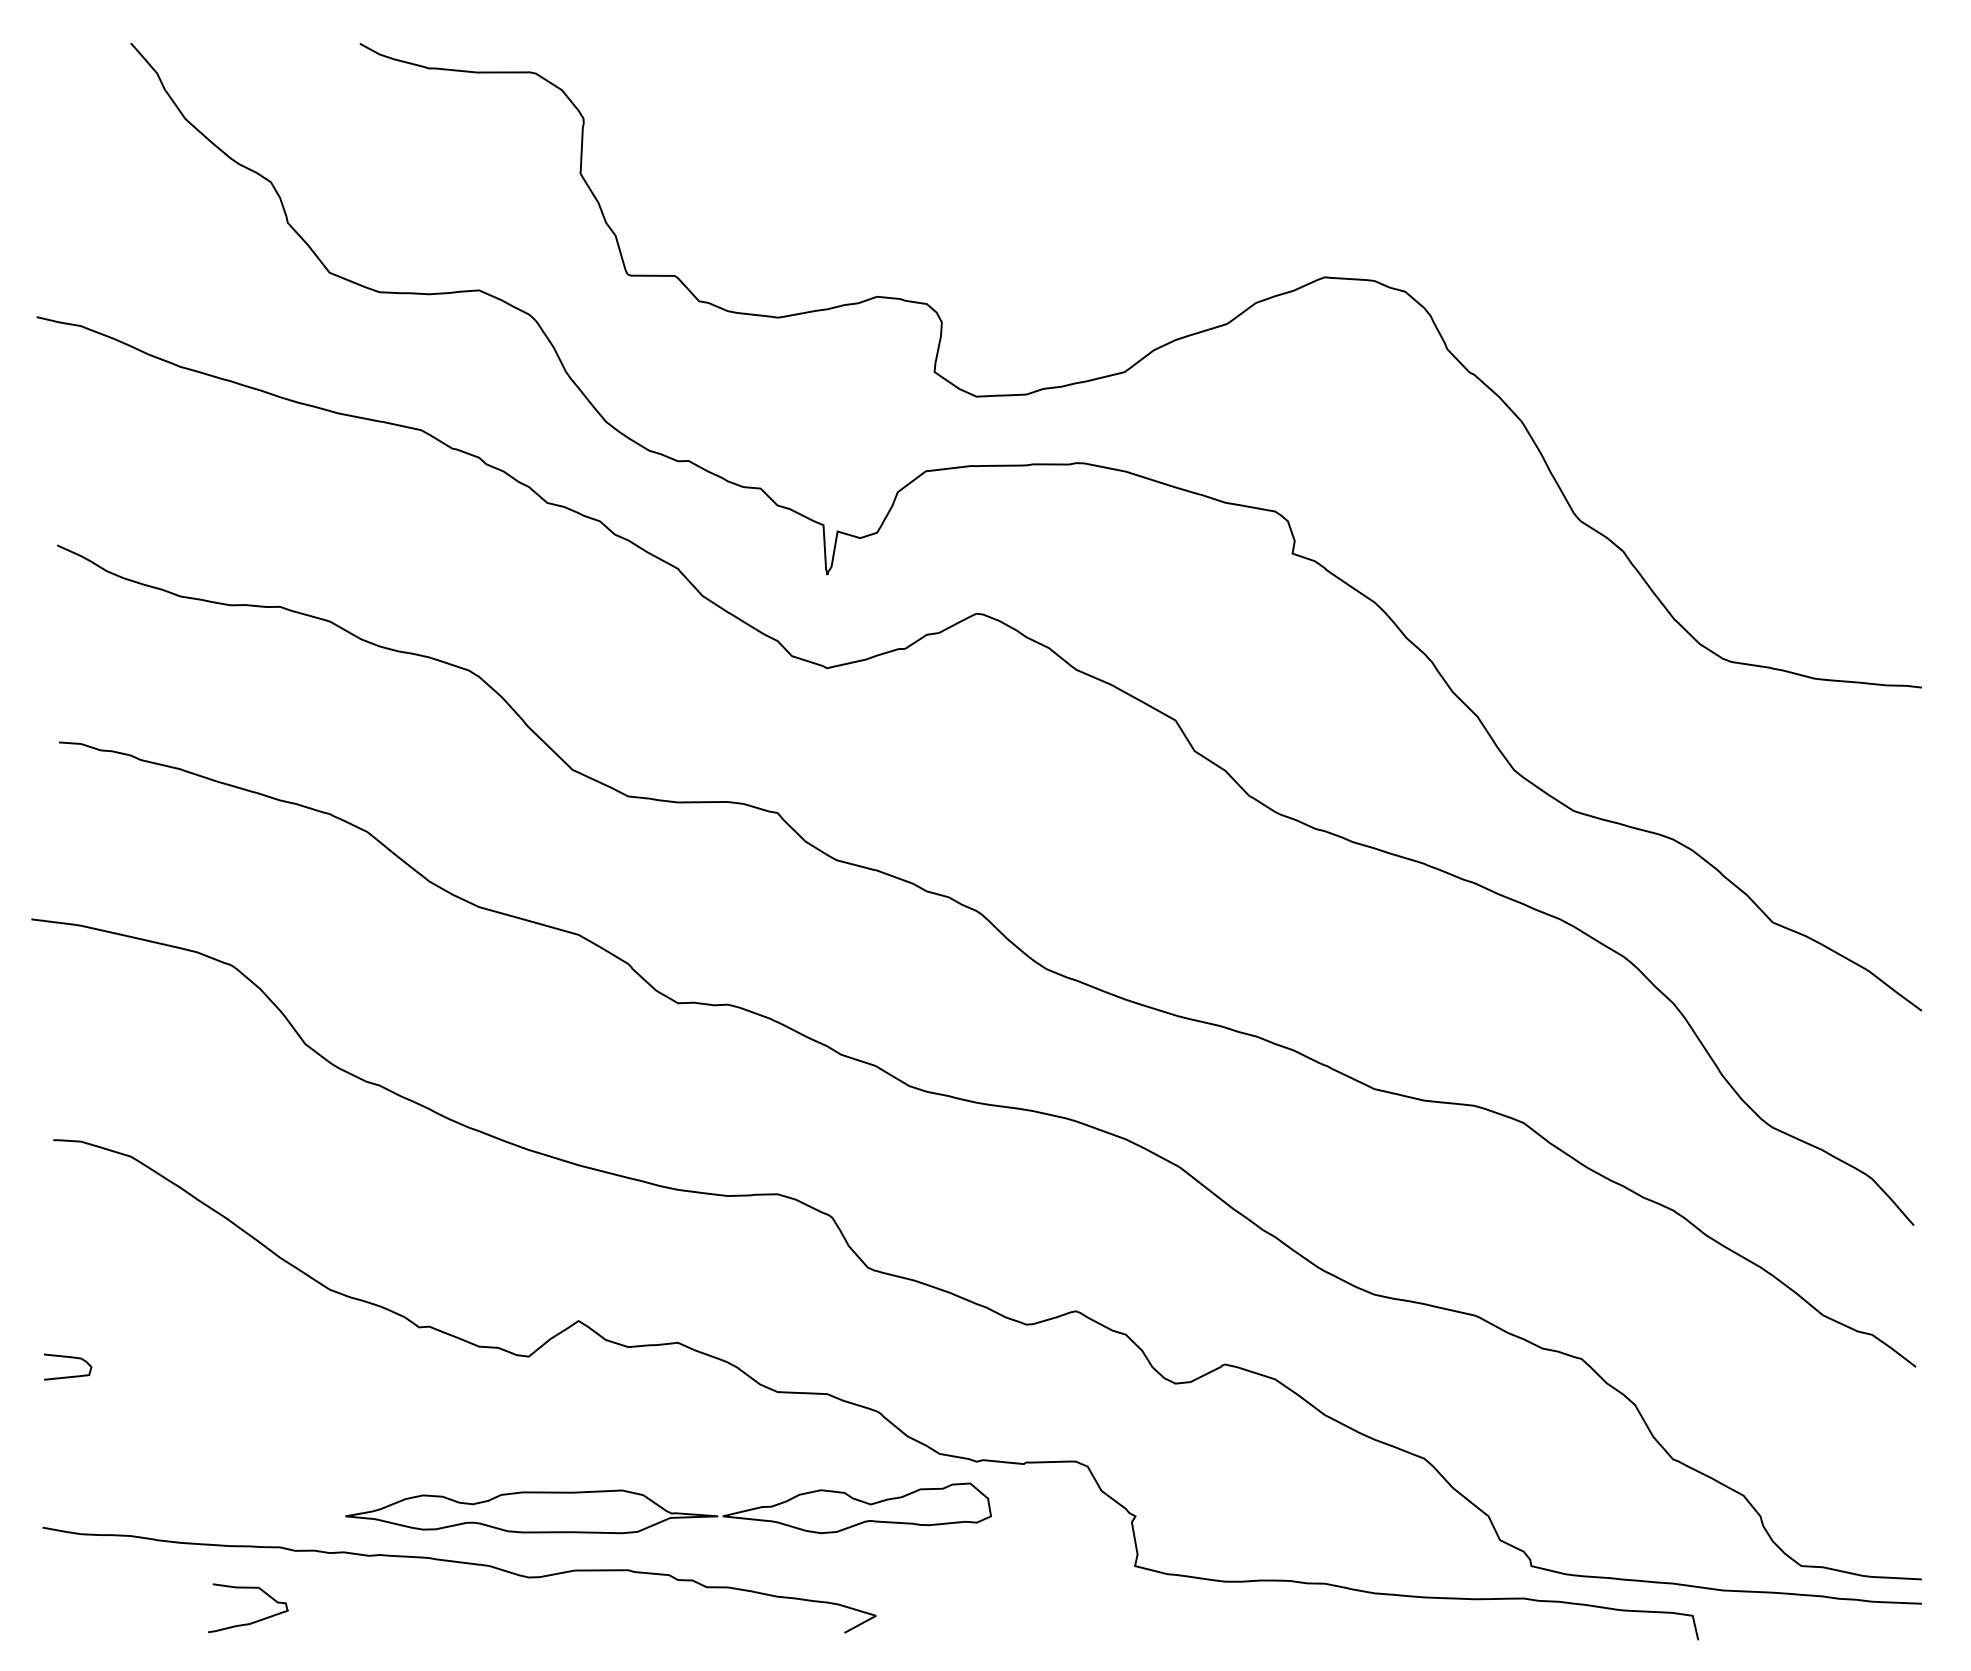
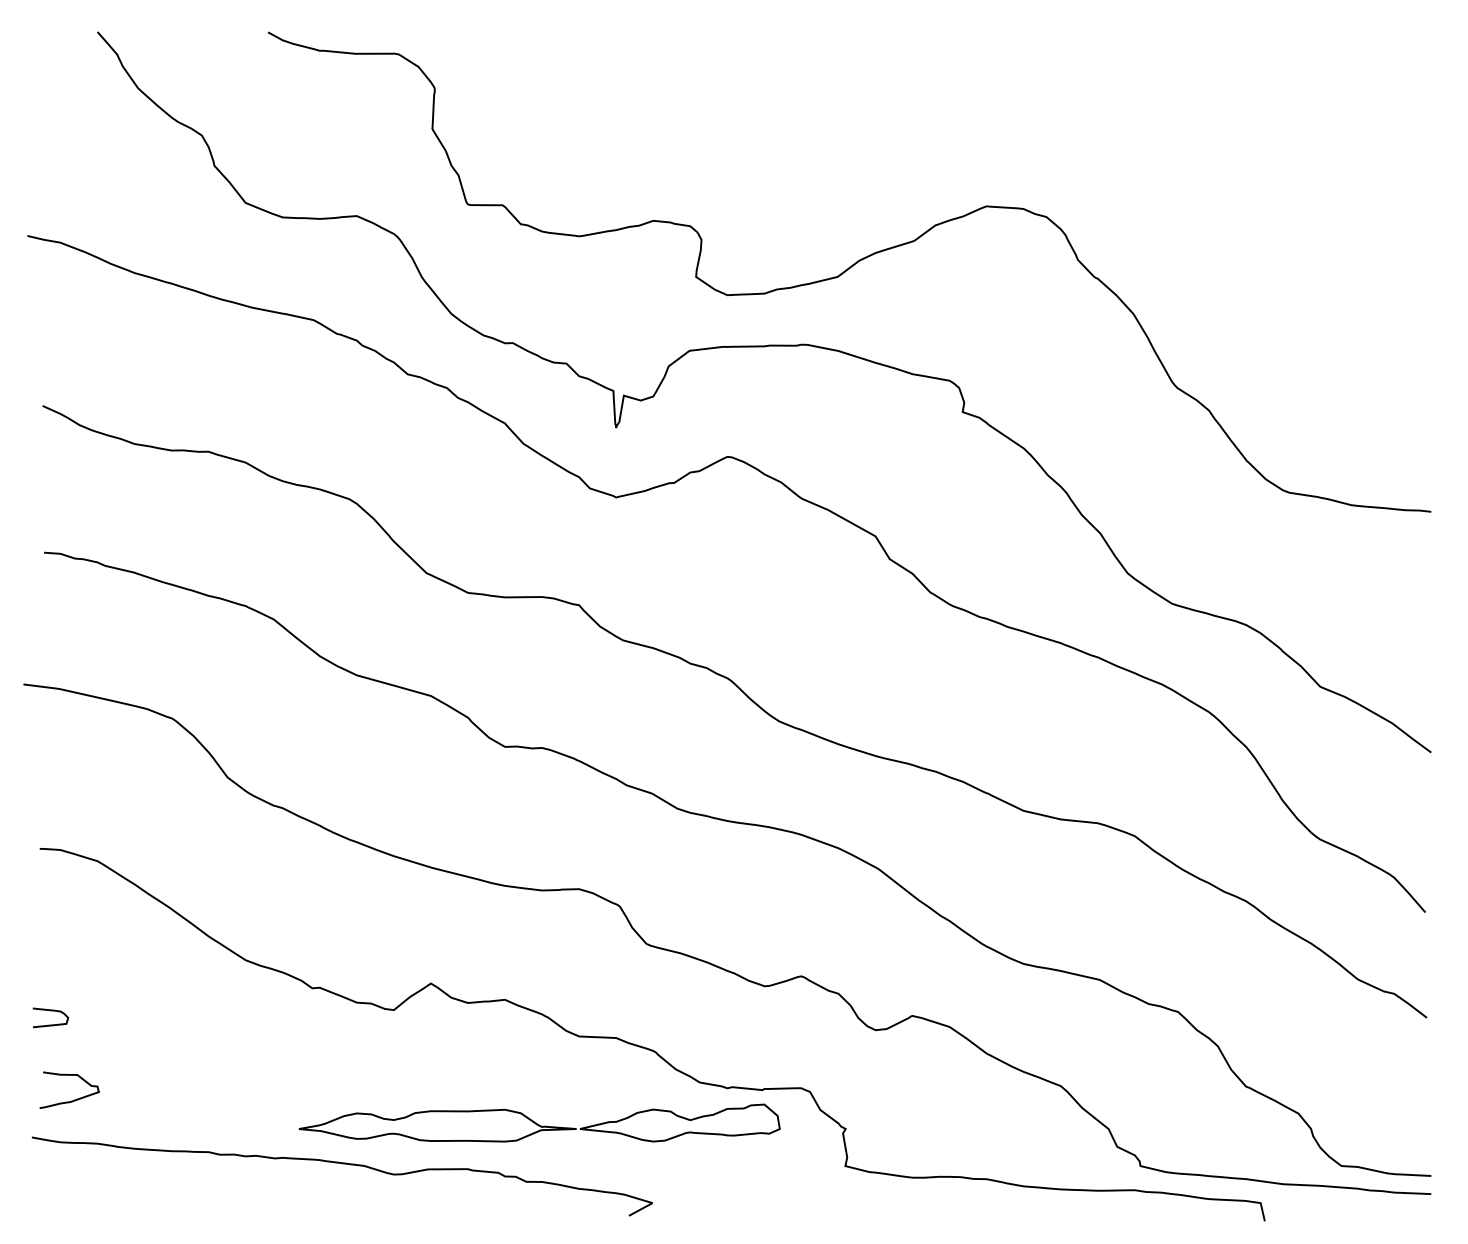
part: (668, 1508) -> (539, 1123), moved
curve: (253, 1621) -> (73, 1100), moved

